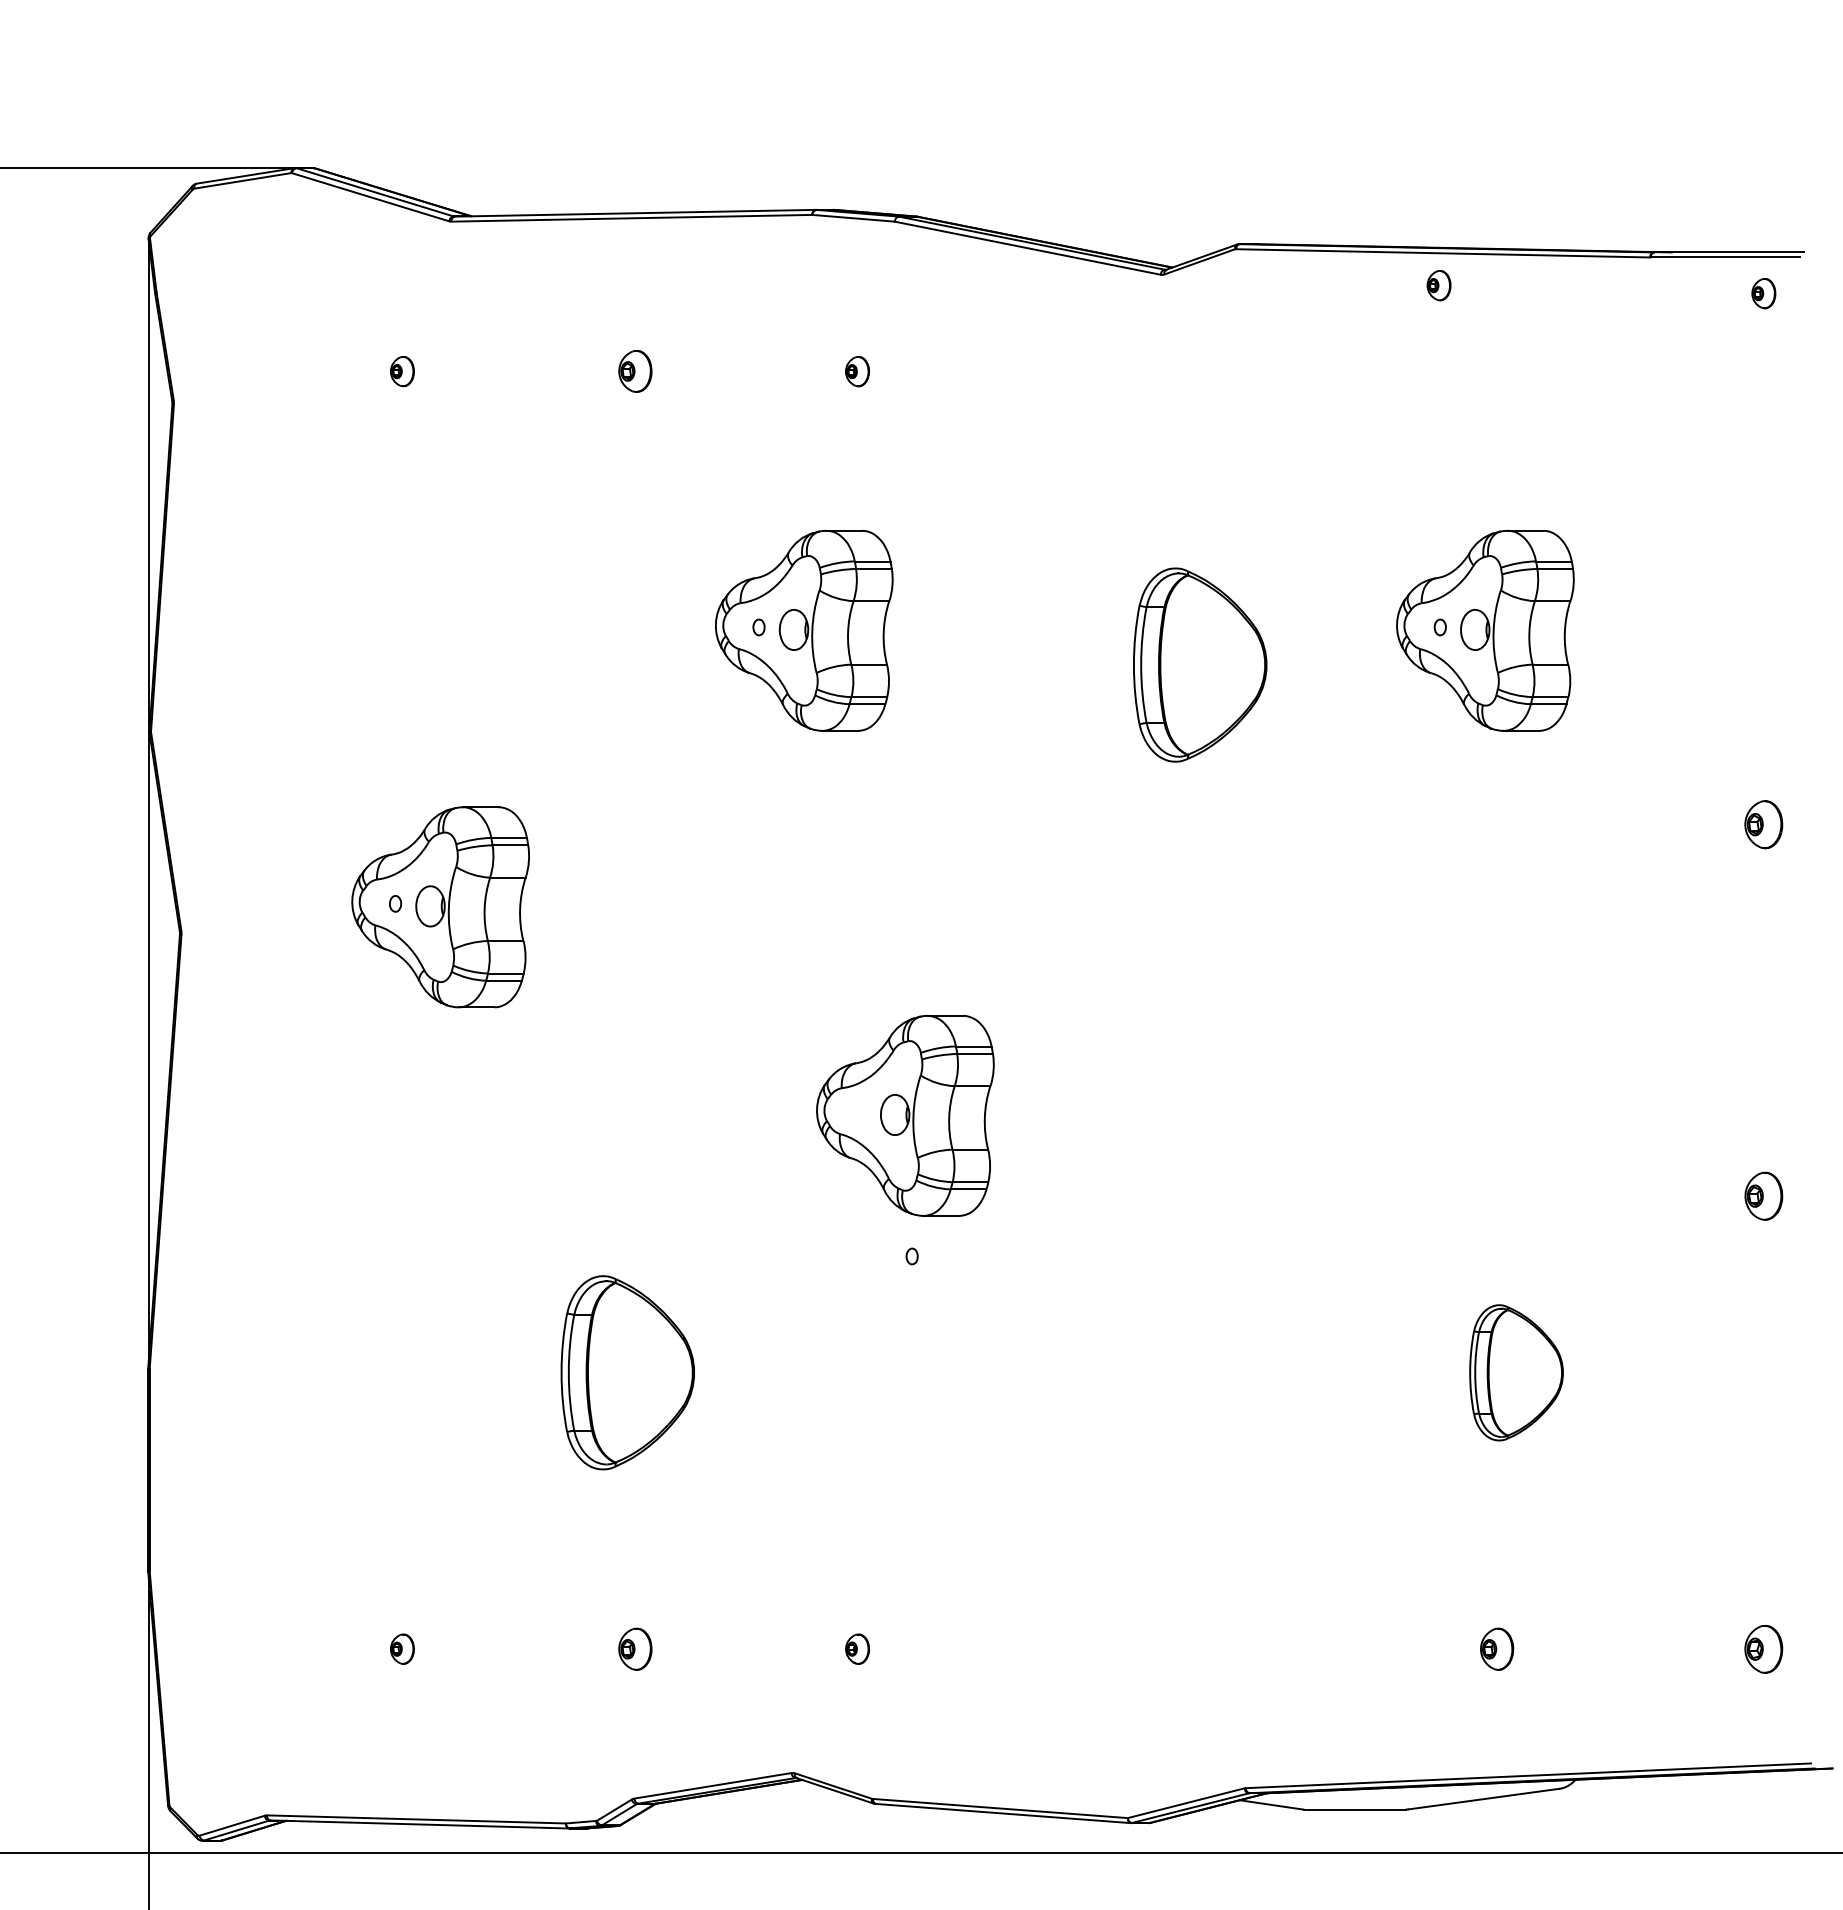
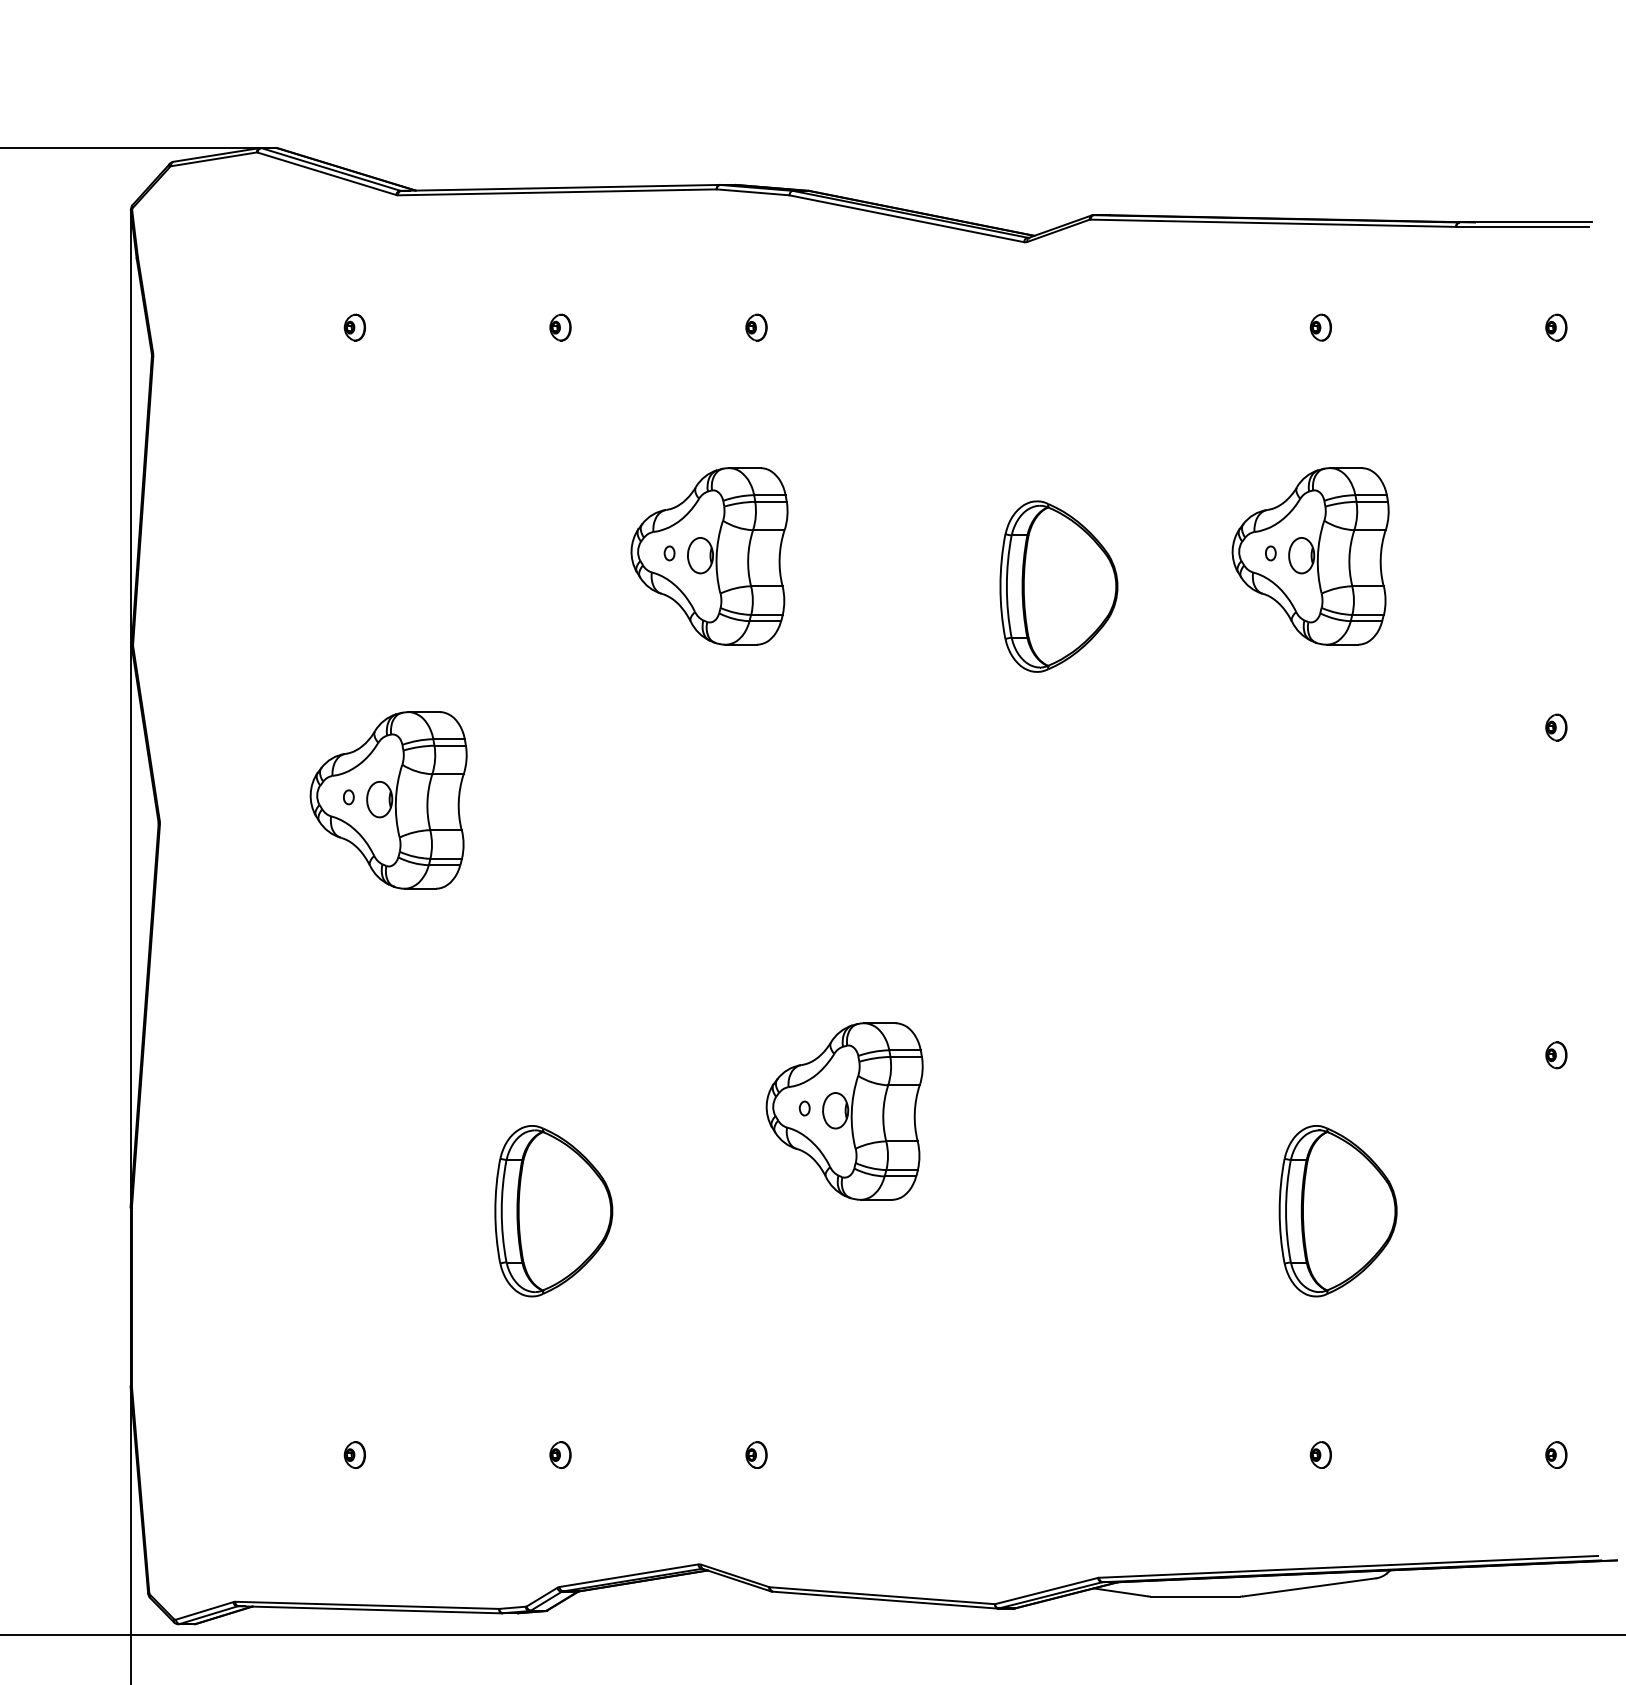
part: (1438, 285) -> (1320, 327), moved
part: (1763, 293) -> (1556, 327), moved
part: (635, 371) -> (560, 327), size x0.71
part: (1763, 824) -> (1556, 727), size x0.62
part: (905, 1115) -> (844, 1111), moved
part: (1763, 1195) -> (1556, 1054), size x0.62
part: (1516, 1372) -> (1338, 1210), size x1.43
part: (635, 1648) -> (560, 1454), size x0.71
part: (1496, 1648) -> (1320, 1454), size x0.71
part: (1763, 1648) -> (1556, 1454), size x0.62

